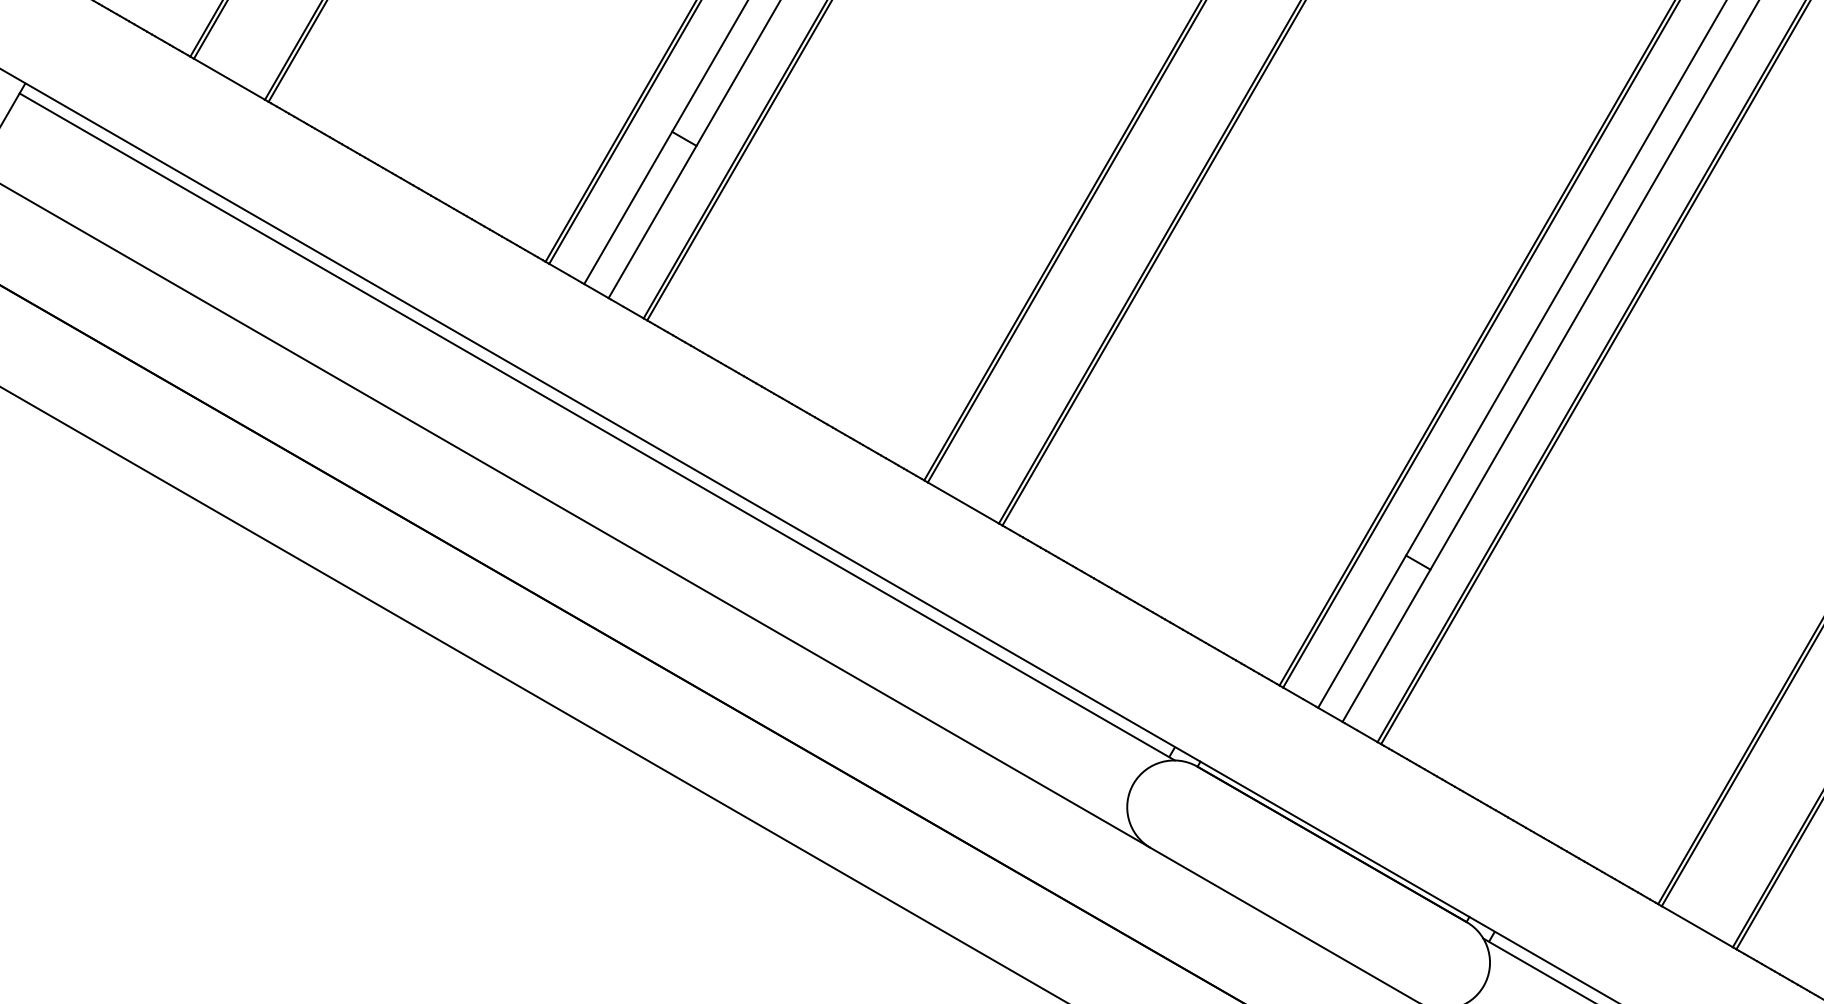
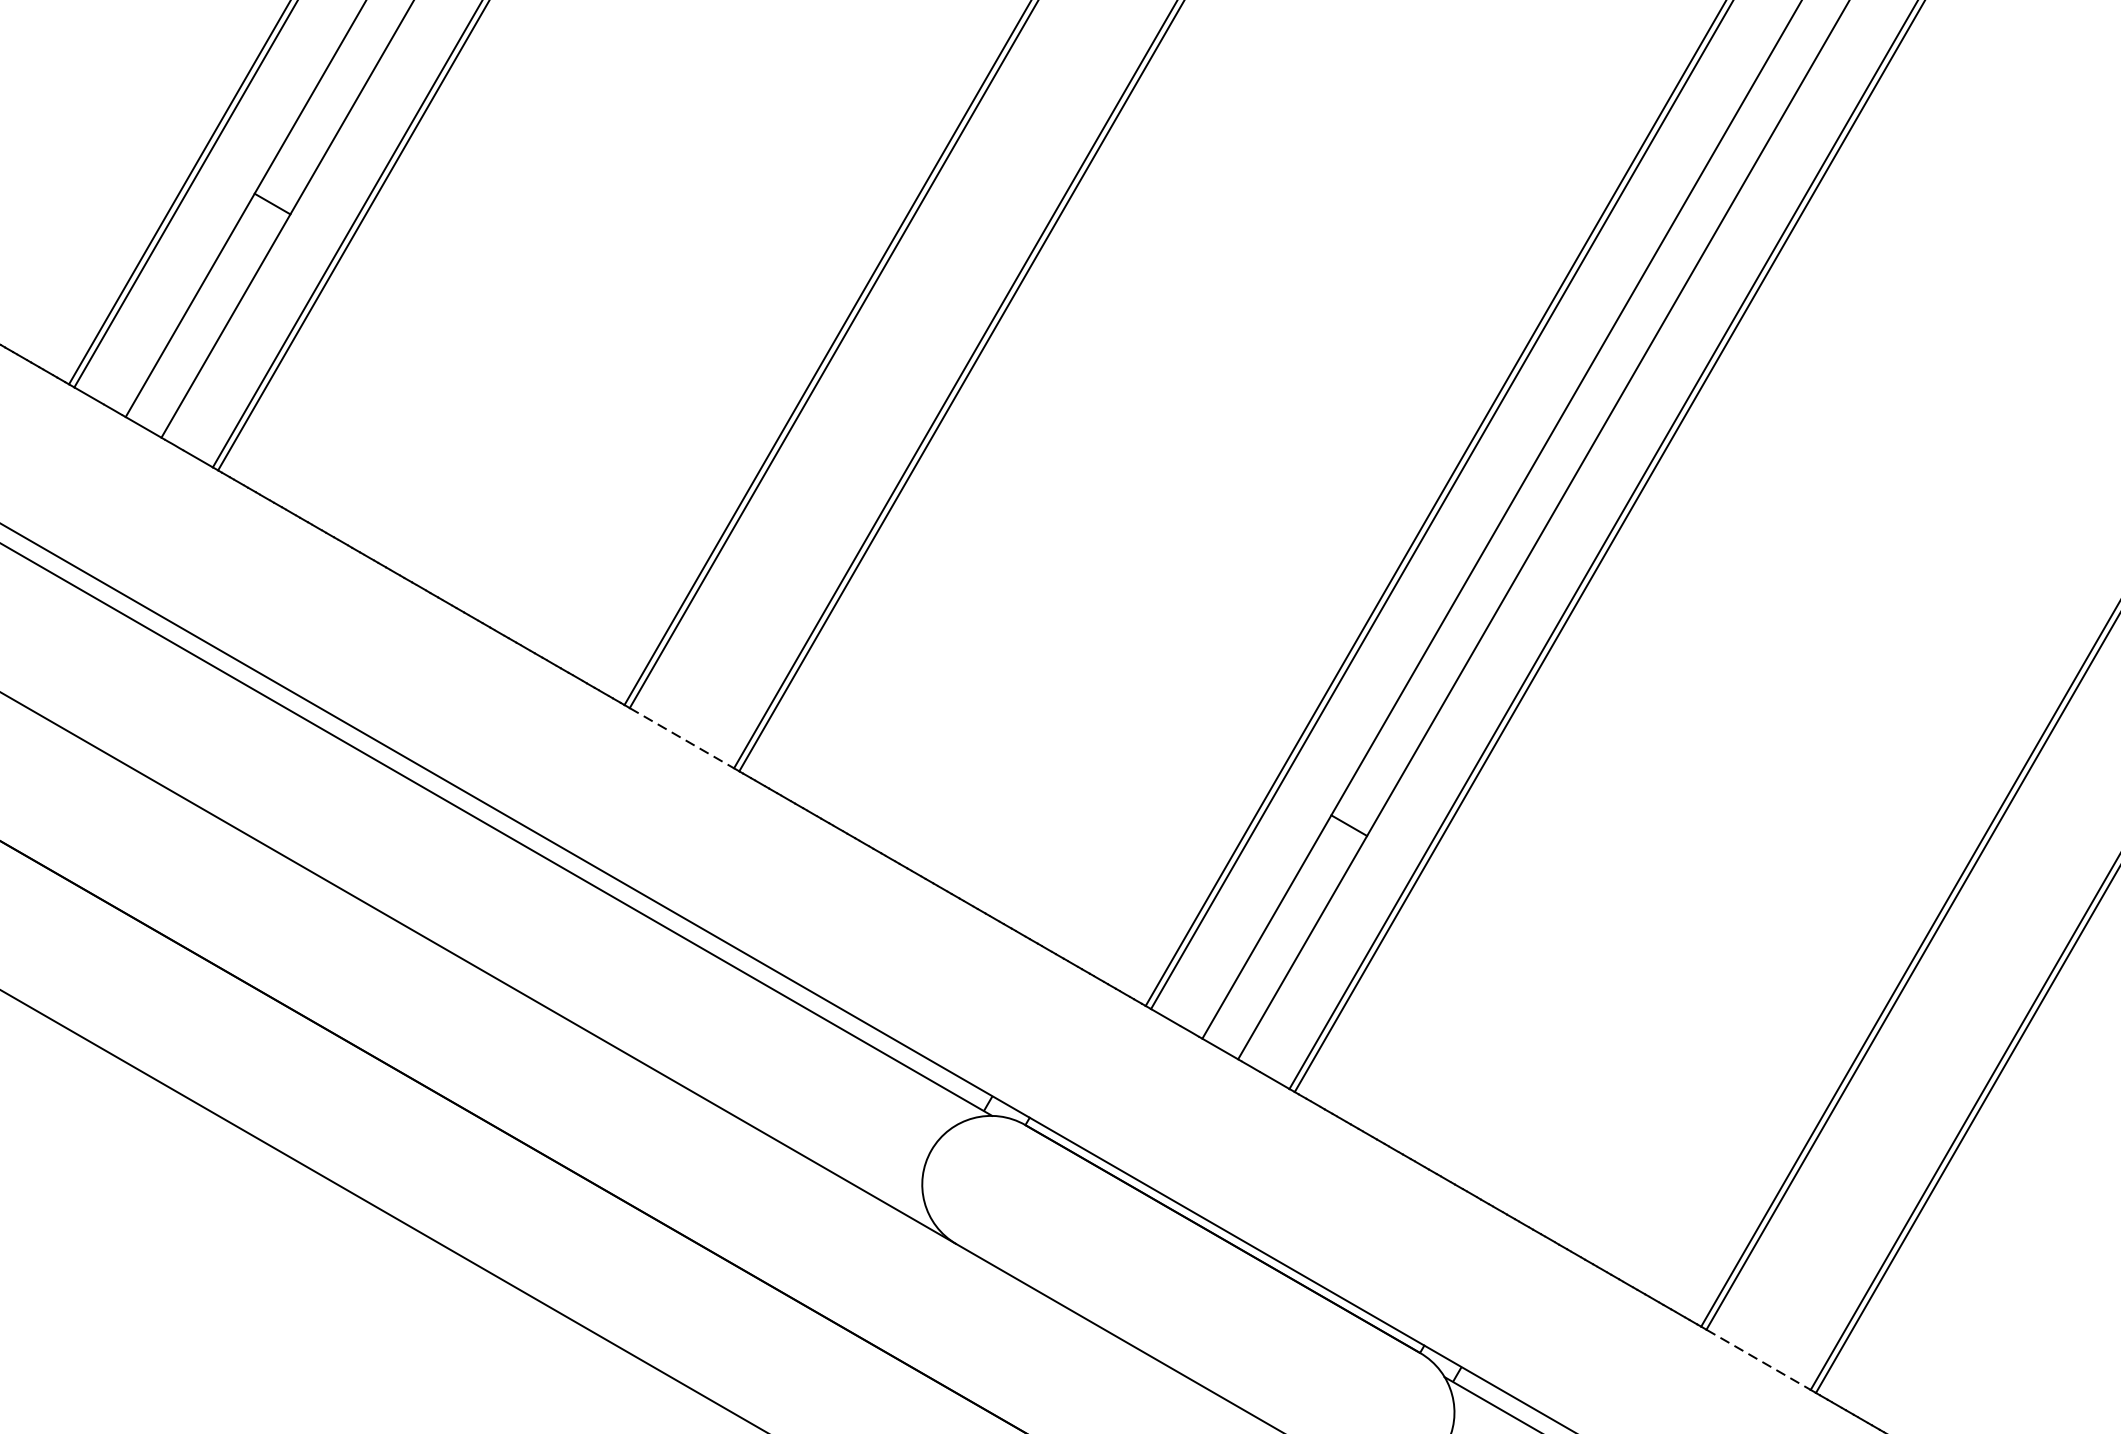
line: (963, 503) -> (682, 738), solid -> dashed
line: (1697, 926) -> (1758, 1359), solid -> dashed

